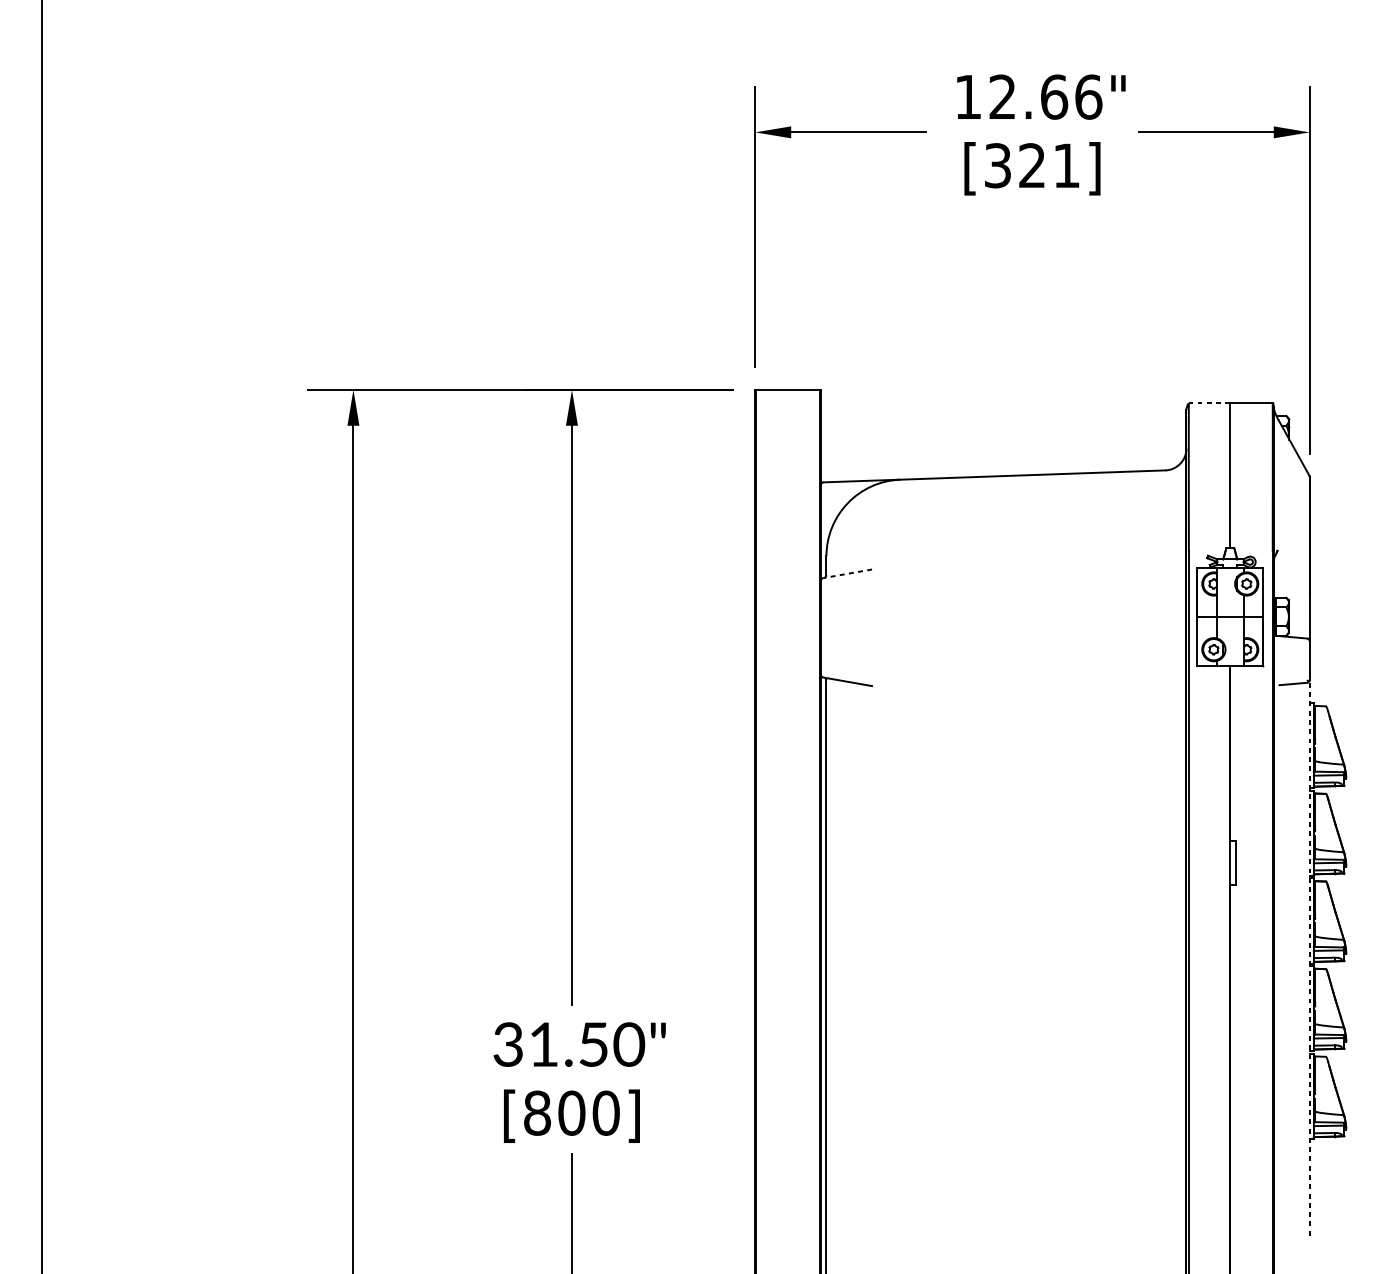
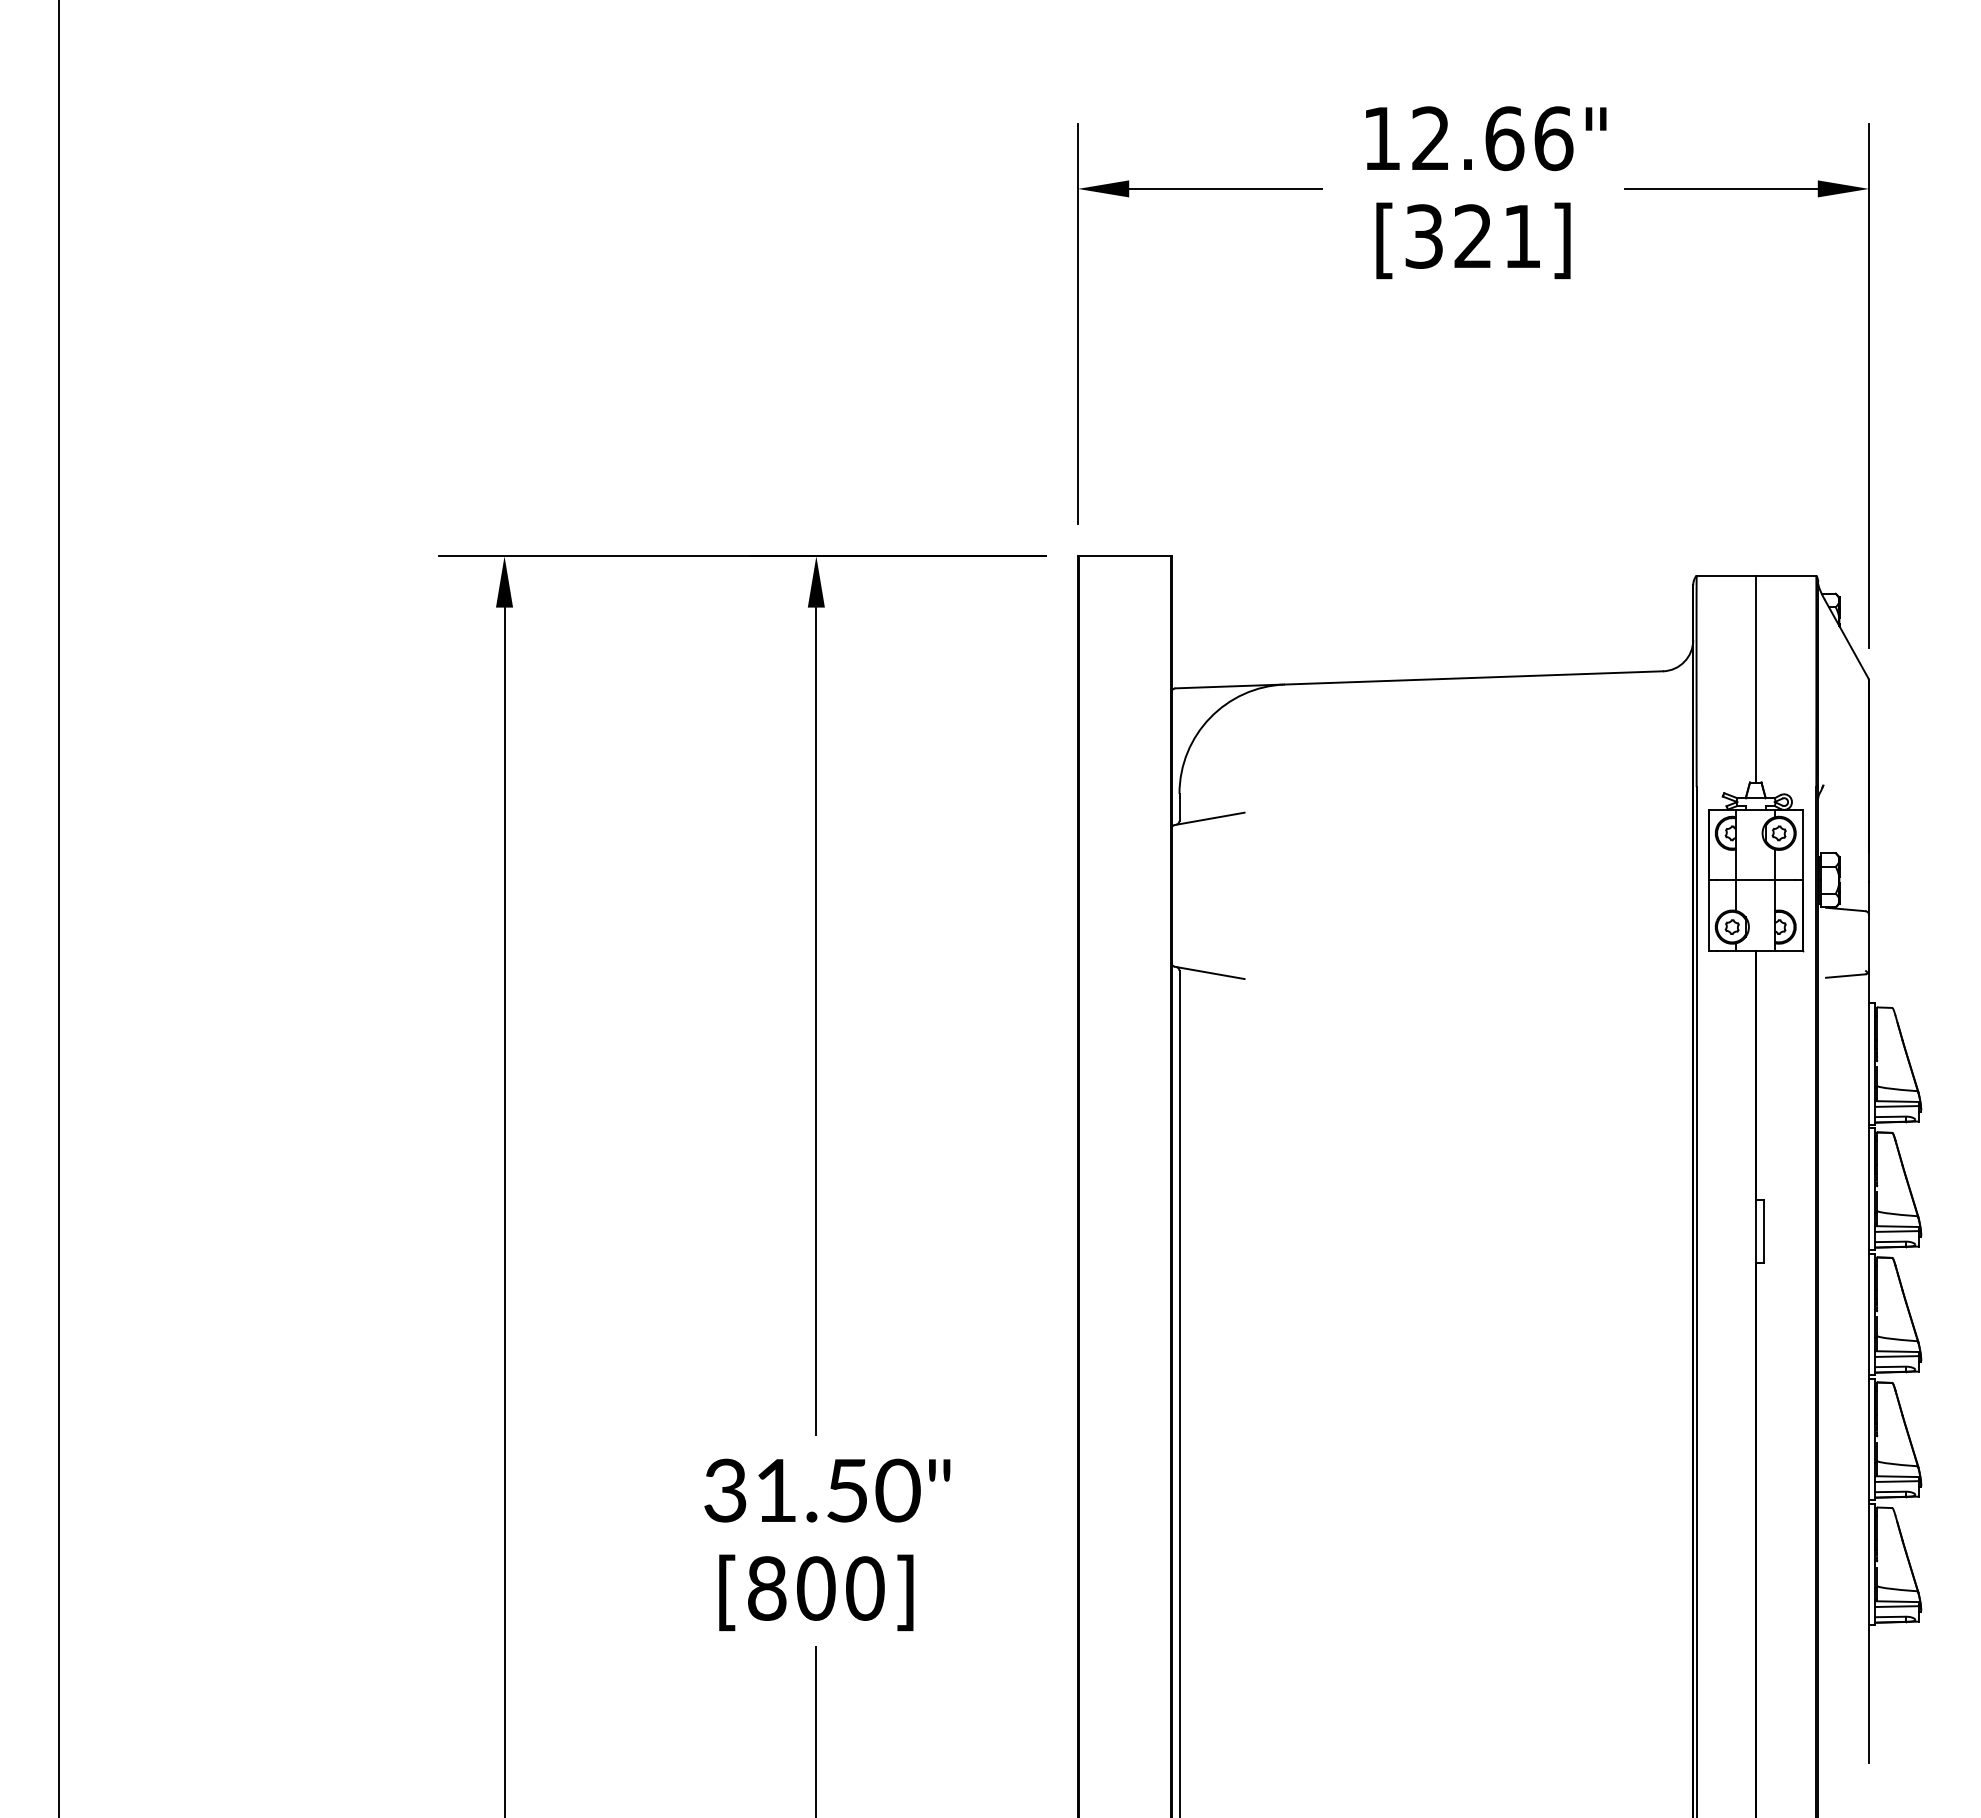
line: (1209, 403) -> (1726, 575), dashed -> solid
line: (847, 573) -> (1209, 818), dashed -> solid
line: (1310, 957) -> (1869, 1366), dashed -> solid

